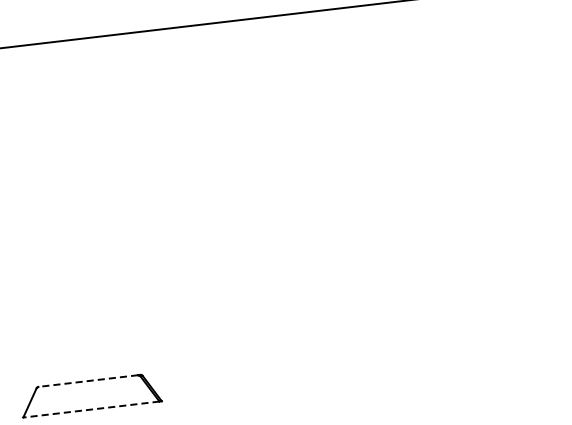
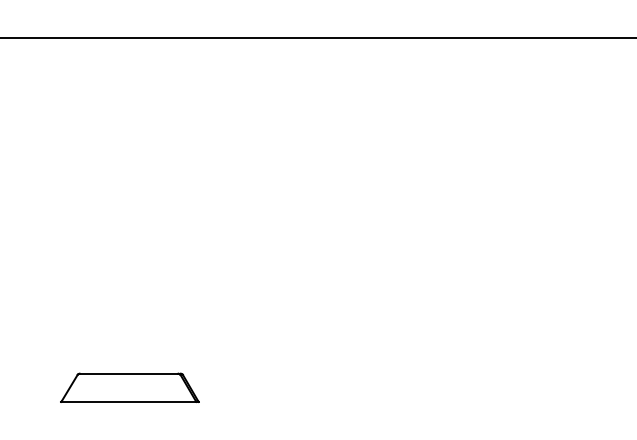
line: (87, 380) -> (128, 373), dashed -> solid
line: (91, 409) -> (128, 401), dashed -> solid

